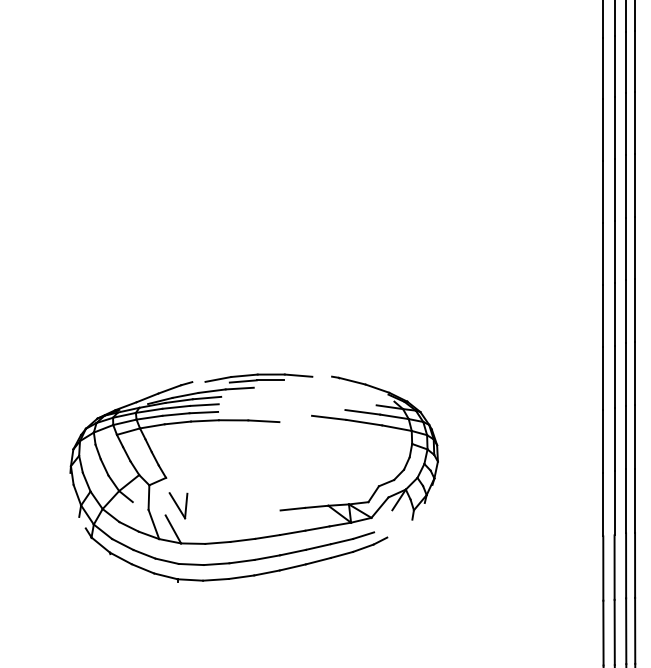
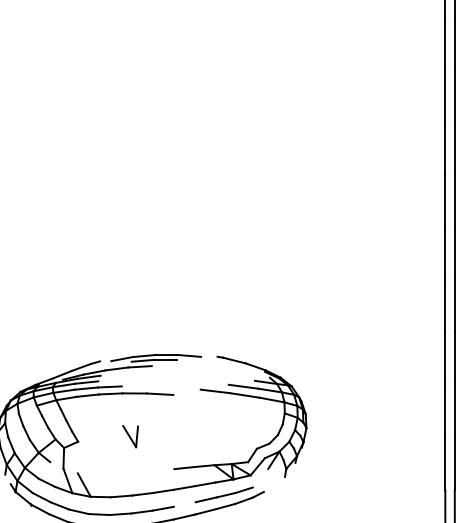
line: (206, 397) -> (112, 374), removed
line: (204, 404) -> (110, 380), removed
part: (178, 505) -> (130, 436), moved
line: (293, 552) -> (185, 504), removed

